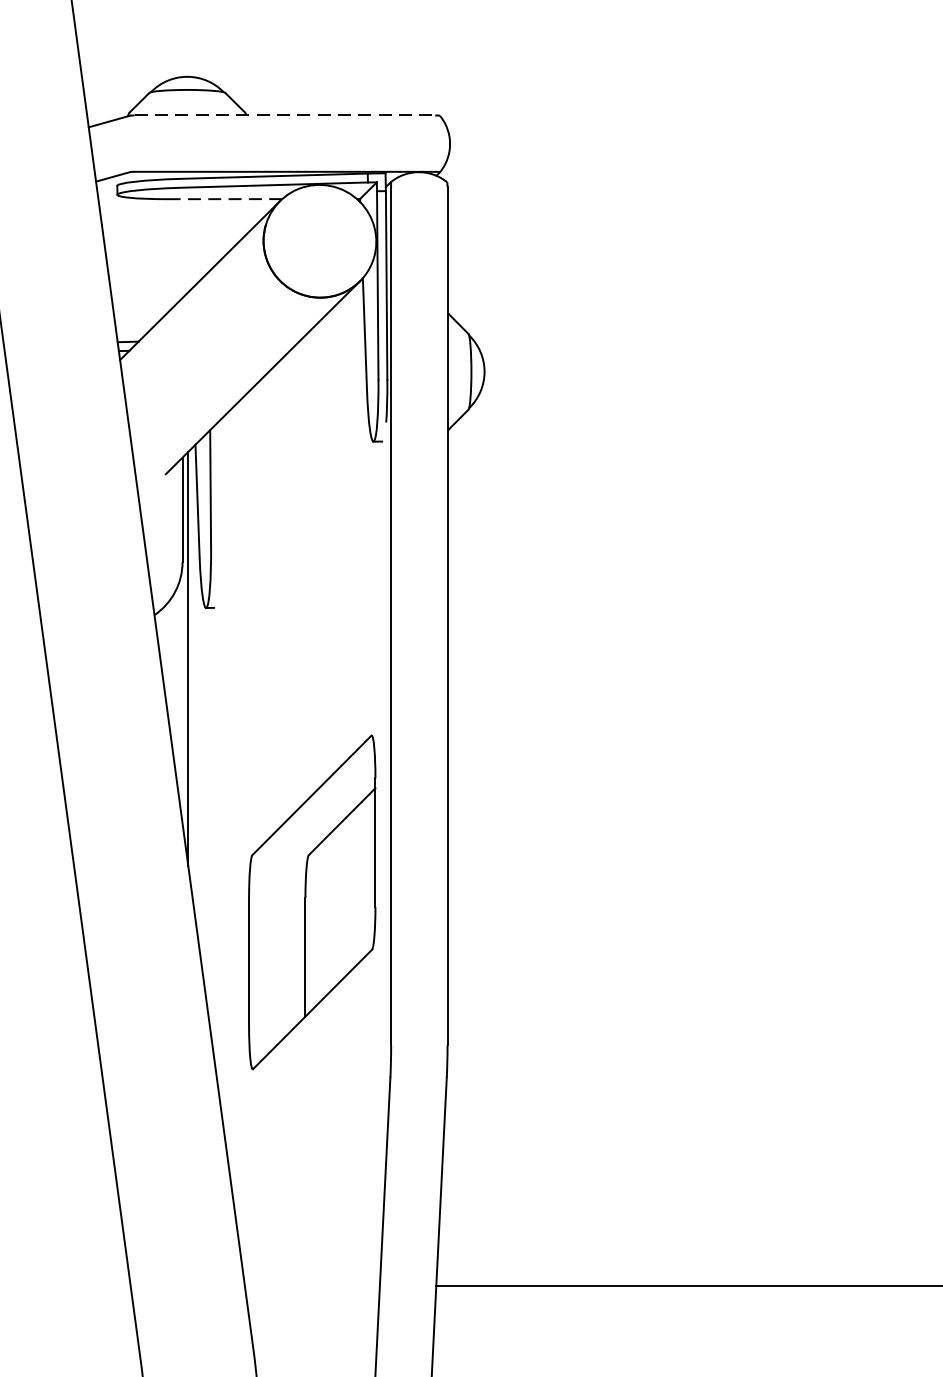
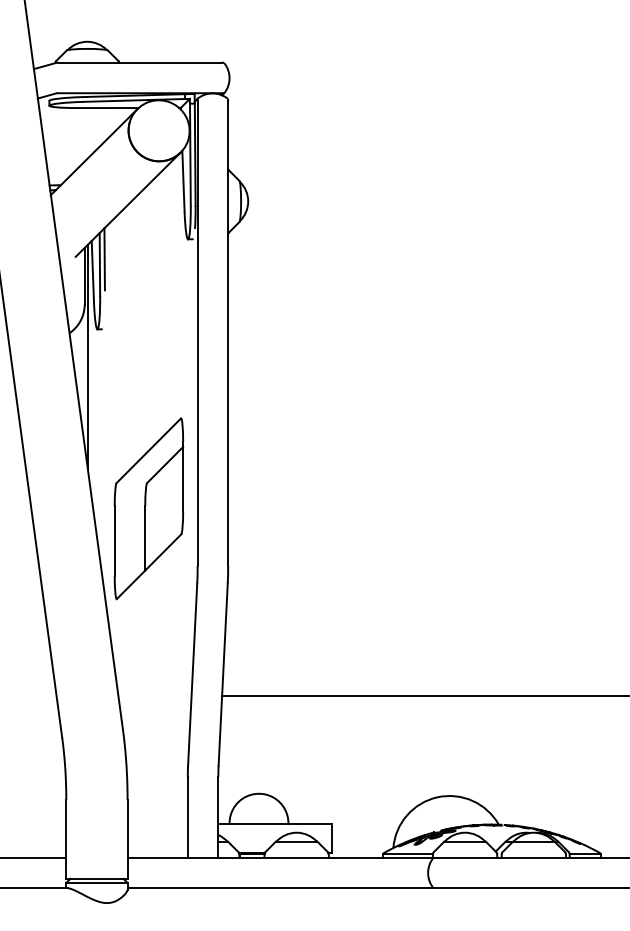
line: (285, 115) -> (140, 62), dashed -> solid
line: (224, 200) -> (107, 108), dashed -> solid
line: (219, 478) -> (104, 259), added
part: (311, 901) -> (148, 508), moved

